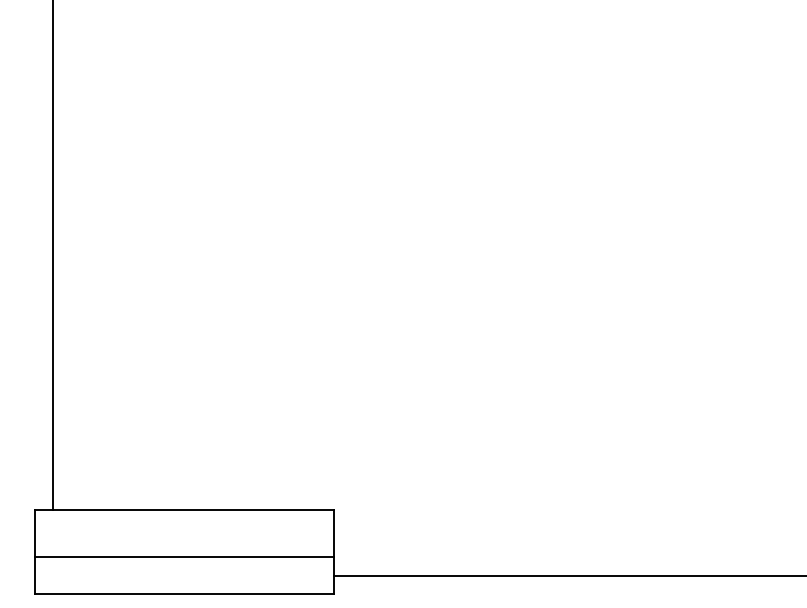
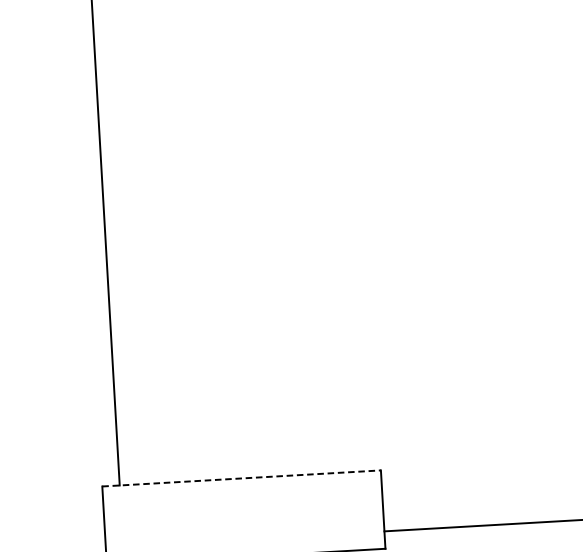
line: (184, 510) -> (241, 478), solid -> dashed
line: (184, 556) -> (244, 521), removed

